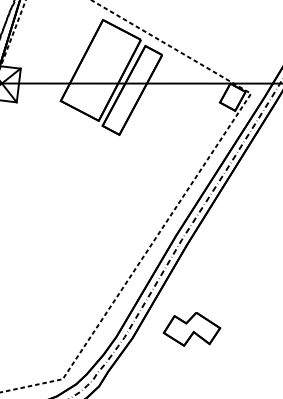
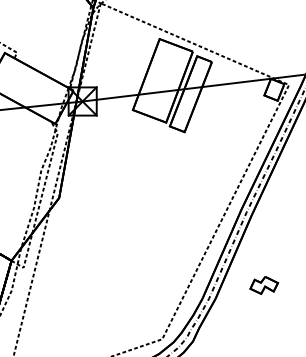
part: (192, 329) -> (264, 285), size x0.6

